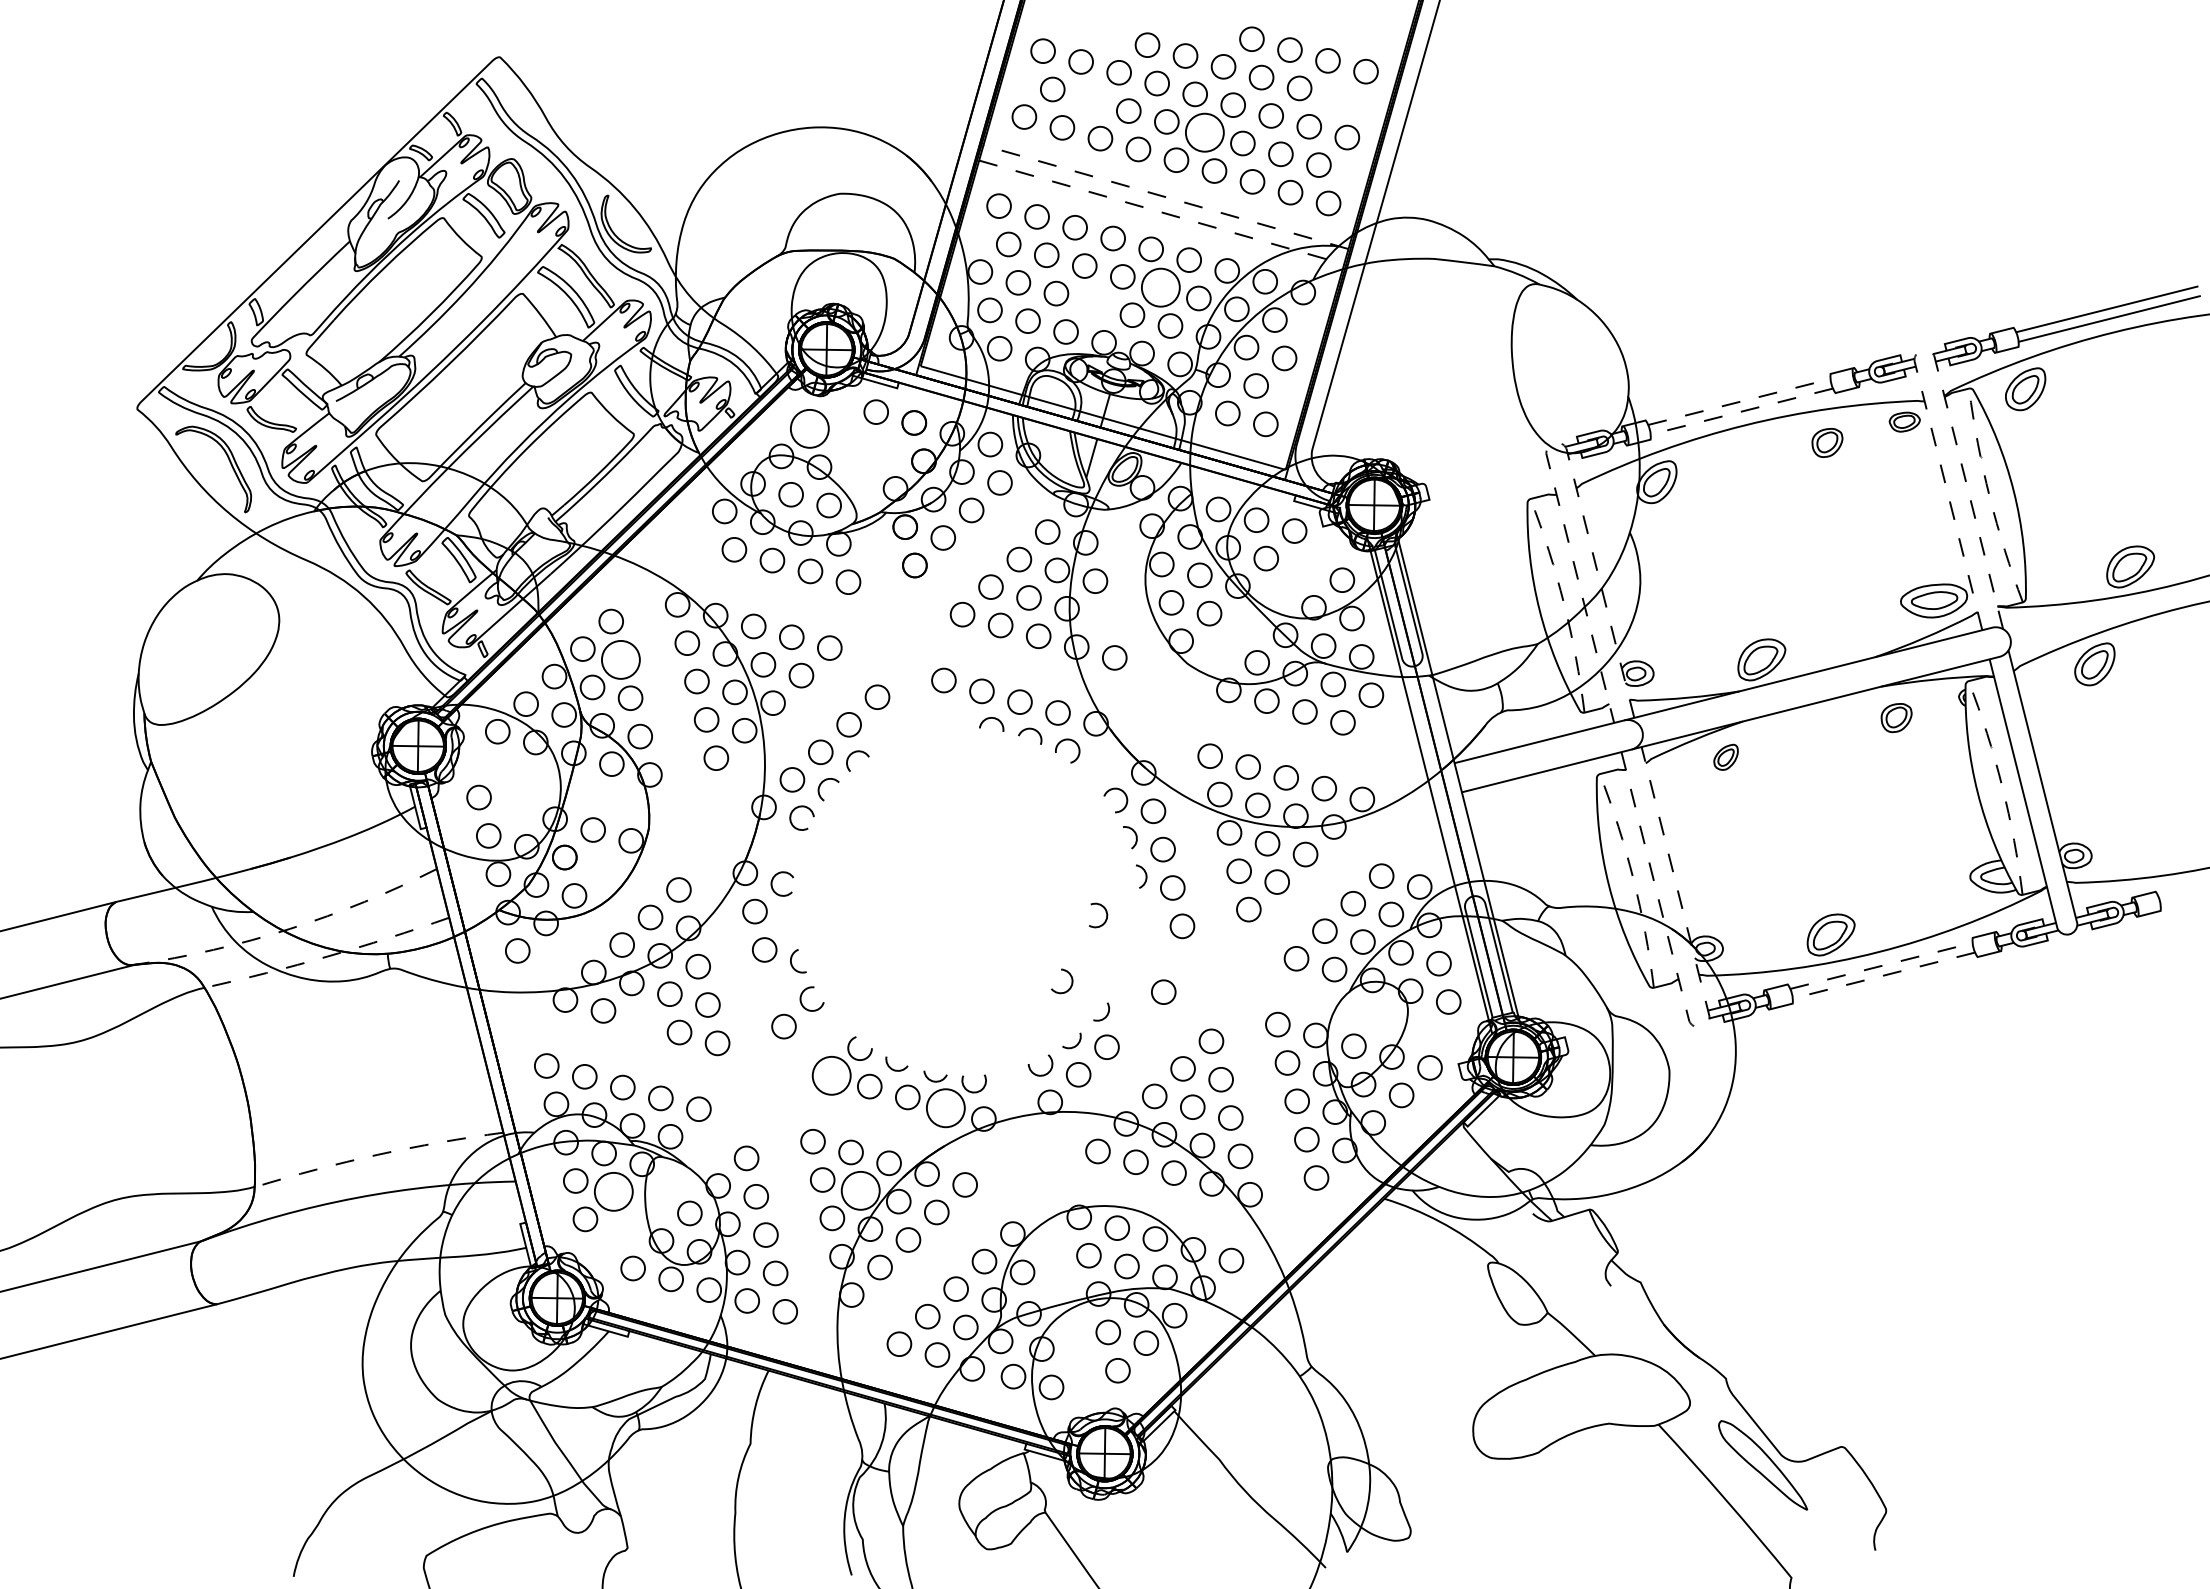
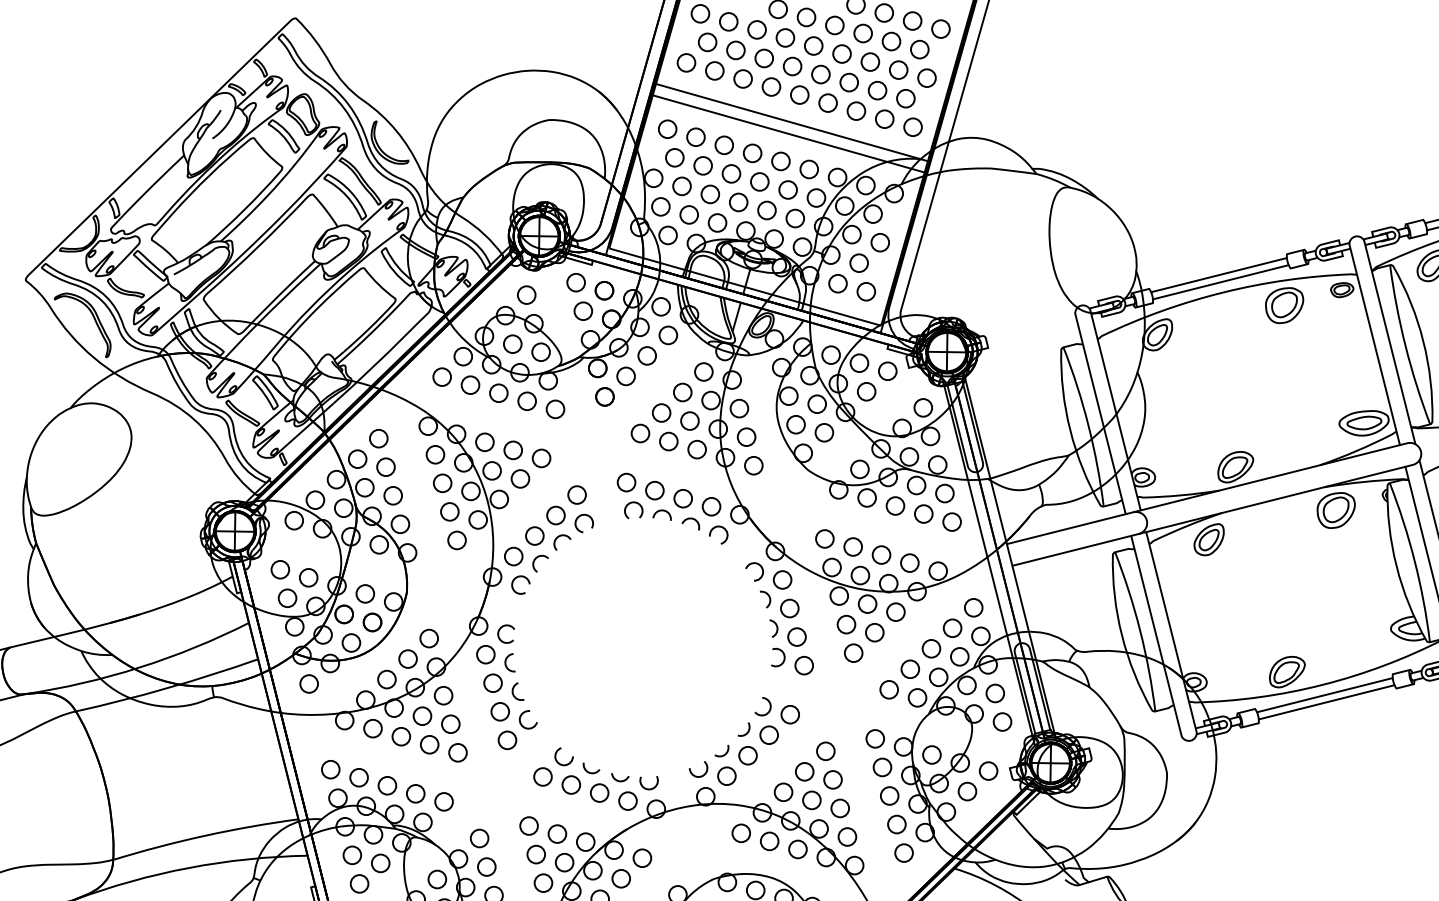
circle: (1337, 98) -> (919, 49), added
circle: (1090, 100) -> (735, 50), added
circle: (1204, 132) -> (820, 74), size x0.62
line: (1166, 197) -> (792, 122), dashed -> solid
line: (1161, 212) -> (788, 133), dashed -> solid
circle: (1160, 287) -> (787, 189), size x0.62
circle: (1094, 304) -> (738, 202), added
line: (1923, 350) -> (1356, 236), dashed -> solid
line: (1739, 402) -> (1219, 275), dashed -> solid
line: (1741, 411) -> (1220, 282), dashed -> solid
circle: (809, 428) -> (526, 294), size x0.62
line: (1554, 442) -> (1081, 305), dashed -> solid
part: (1827, 442) -> (1284, 305), size x1.67
circle: (885, 450) -> (583, 311), added
line: (1989, 497) -> (1405, 346), dashed -> solid
circle: (696, 538) -> (442, 376), added
line: (1564, 604) -> (1088, 425), dashed -> solid
circle: (1104, 619) -> (746, 437), added
circle: (620, 659) -> (385, 466), size x0.62
arc: (951, 708) -> (632, 503), added
part: (1896, 717) -> (1336, 510), size x1.67
arc: (877, 731) -> (577, 520), added
circle: (1380, 733) -> (951, 522), added
part: (1725, 757) -> (1208, 539), size x1.67
line: (2002, 786) -> (1415, 561), dashed -> solid
circle: (516, 808) -> (308, 577), added
circle: (1409, 848) -> (973, 607), added
part: (602, 868) -> (372, 622), added
line: (1633, 879) -> (1140, 630), dashed -> solid
arc: (1105, 912) -> (783, 655), moved
arc: (782, 922) -> (506, 662), added
line: (290, 928) -> (139, 667), dashed -> solid
line: (327, 956) -> (167, 688), dashed -> solid
line: (1881, 965) -> (1324, 694), dashed -> solid
line: (1883, 975) -> (1326, 702), dashed -> solid
arc: (1070, 985) -> (769, 709), moved
circle: (774, 988) -> (500, 711), added
circle: (1135, 1019) -> (769, 735), added
circle: (641, 1021) -> (401, 736), added
line: (1701, 1027) -> (1190, 741), dashed -> solid
circle: (831, 1075) -> (542, 776), size x0.62
circle: (945, 1108) -> (627, 801), size x0.62
line: (377, 1154) -> (204, 835), dashed -> solid
circle: (860, 1190) -> (564, 862), size x0.62
circle: (613, 1191) -> (380, 863), size x0.62

